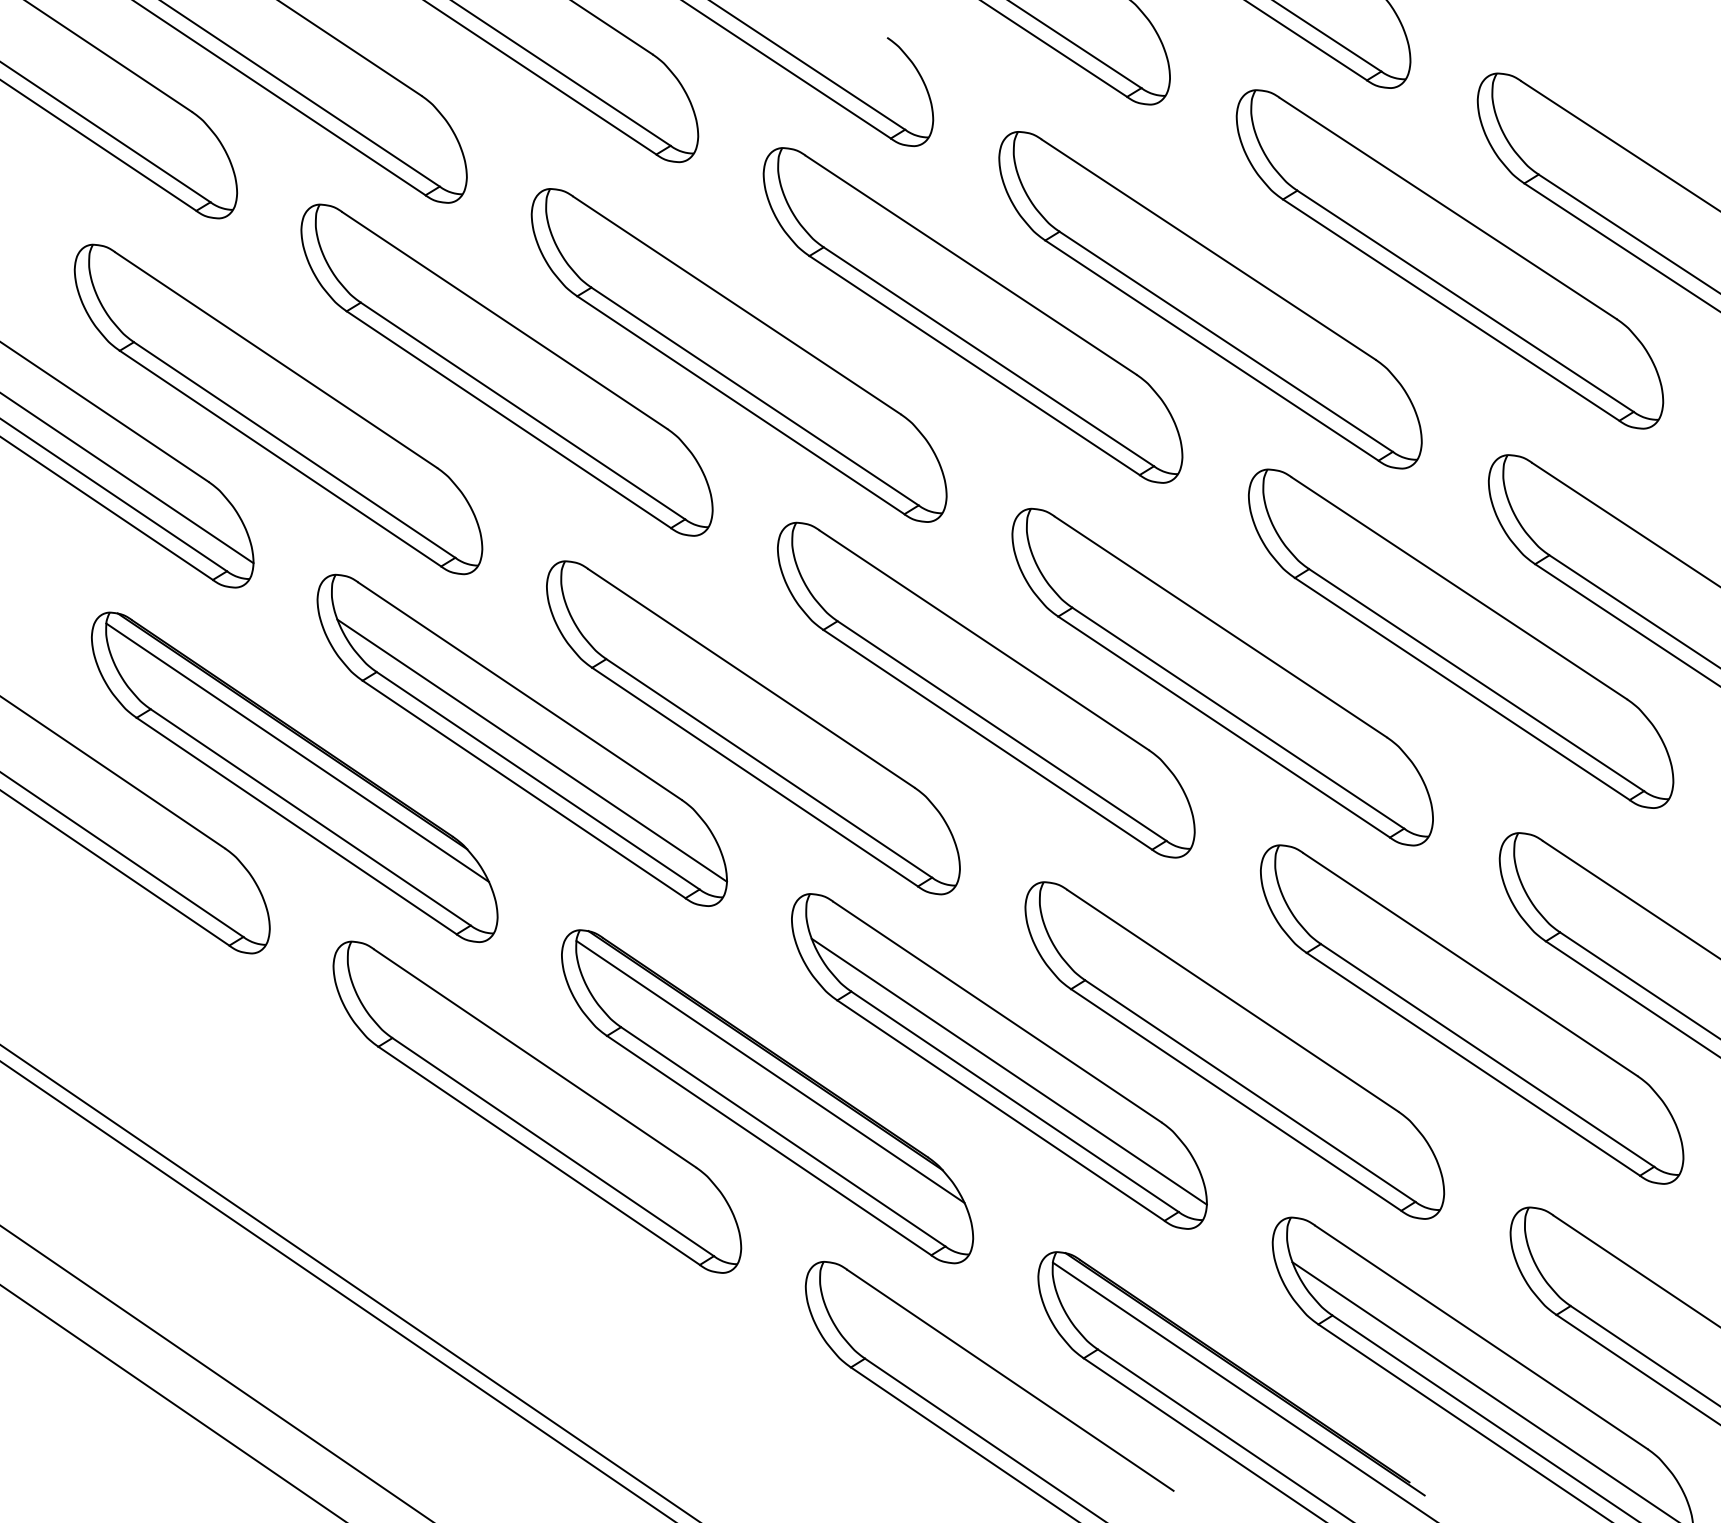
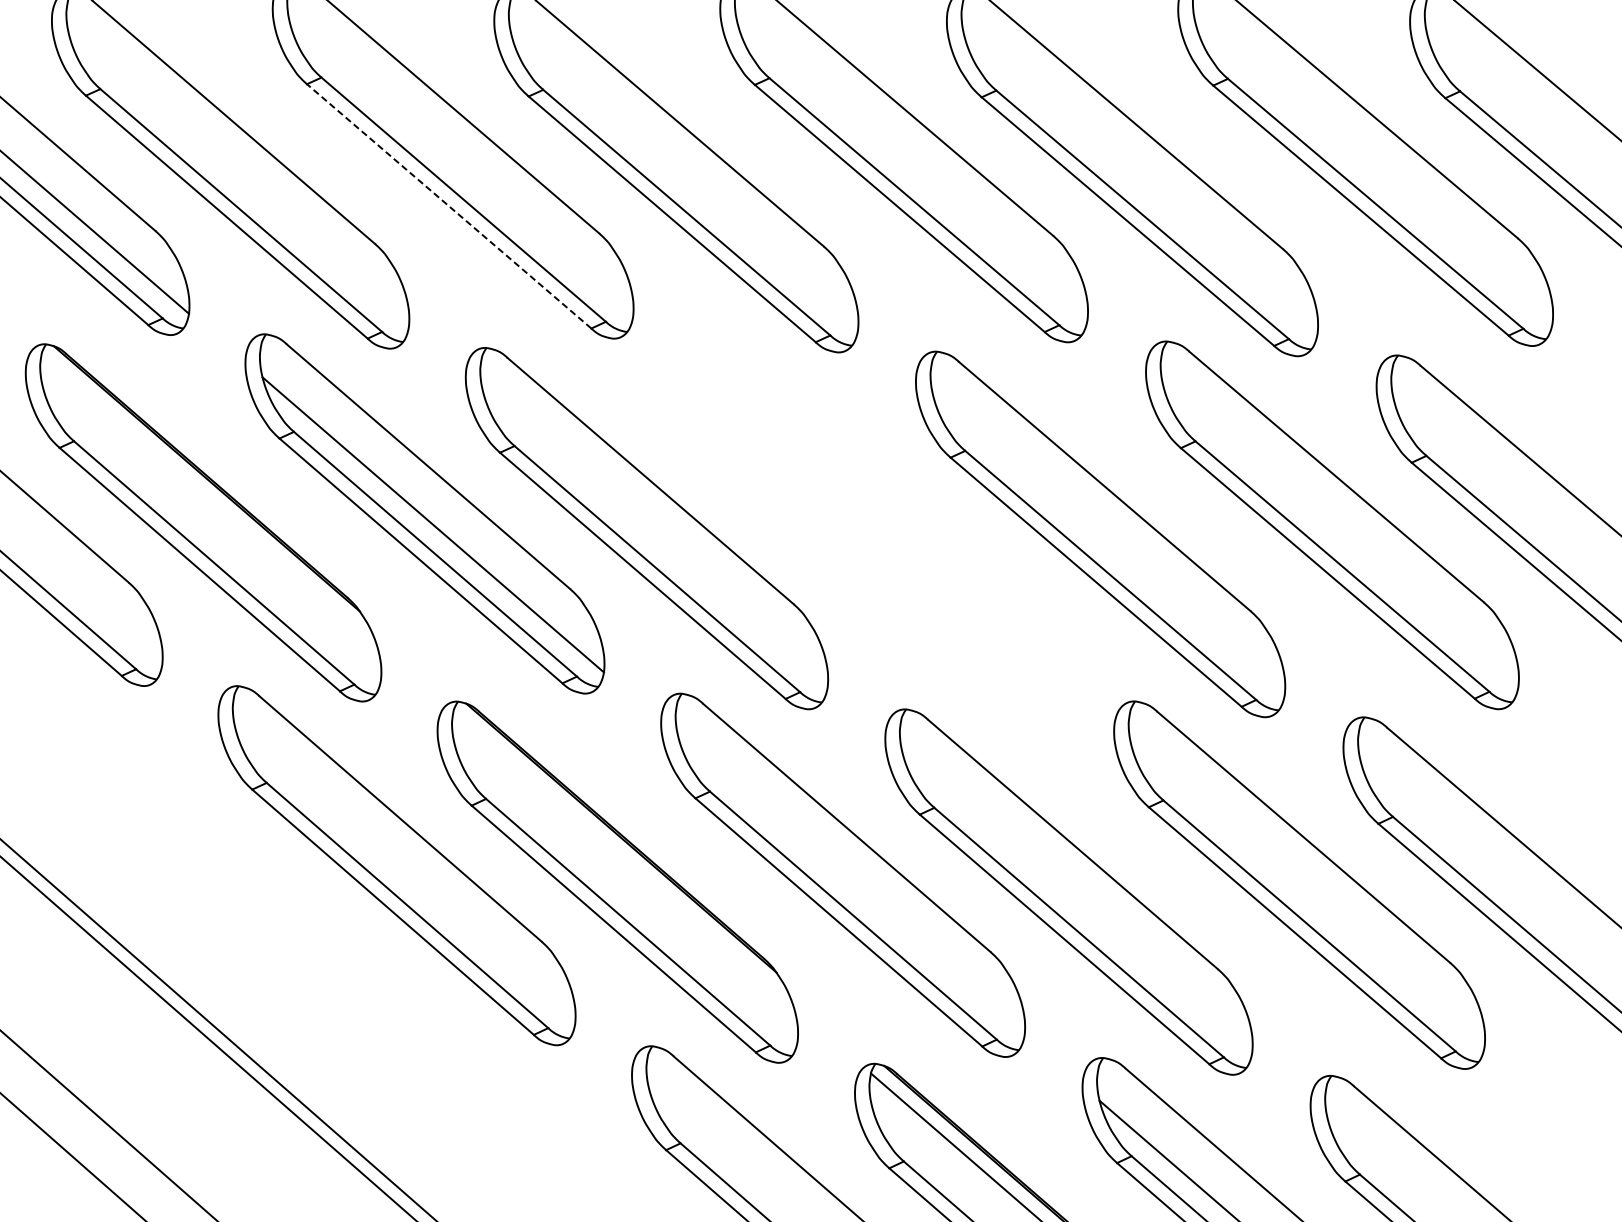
line: (508, 419) -> (448, 206), solid -> dashed
part: (986, 689) -> (873, 518), removed
line: (297, 752) -> (209, 499), removed
line: (770, 1071) -> (623, 858), removed
line: (1008, 1071) -> (850, 885), removed

